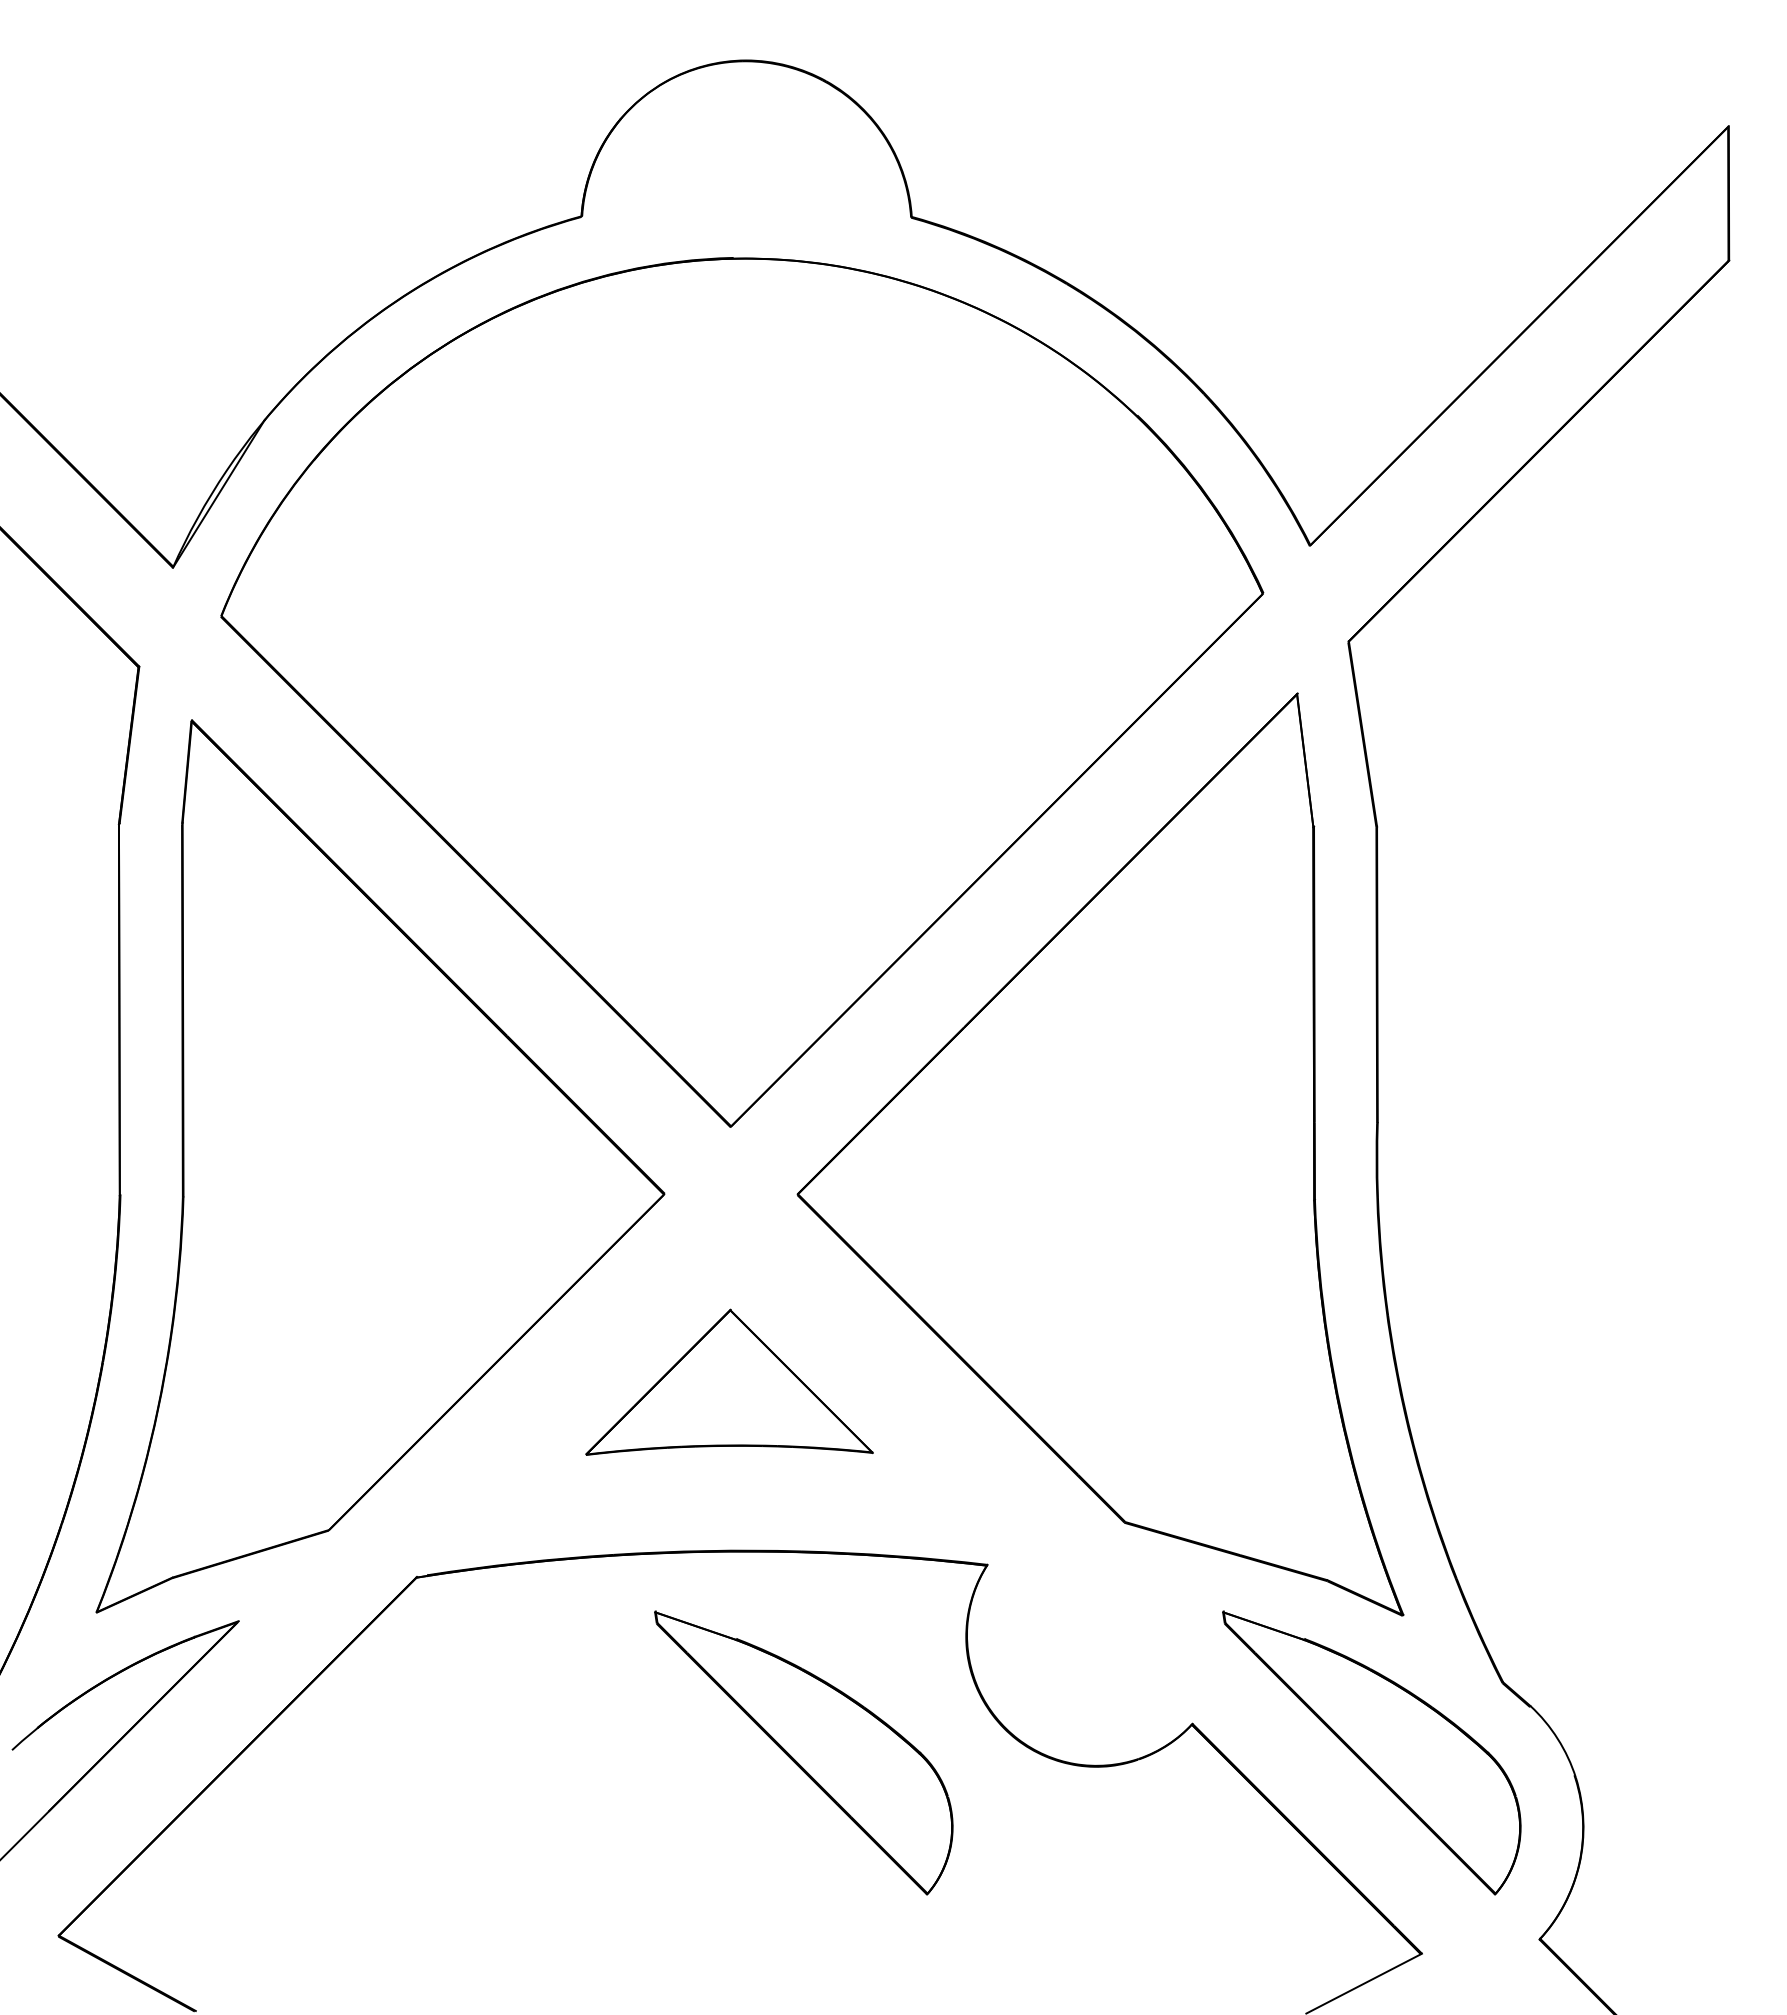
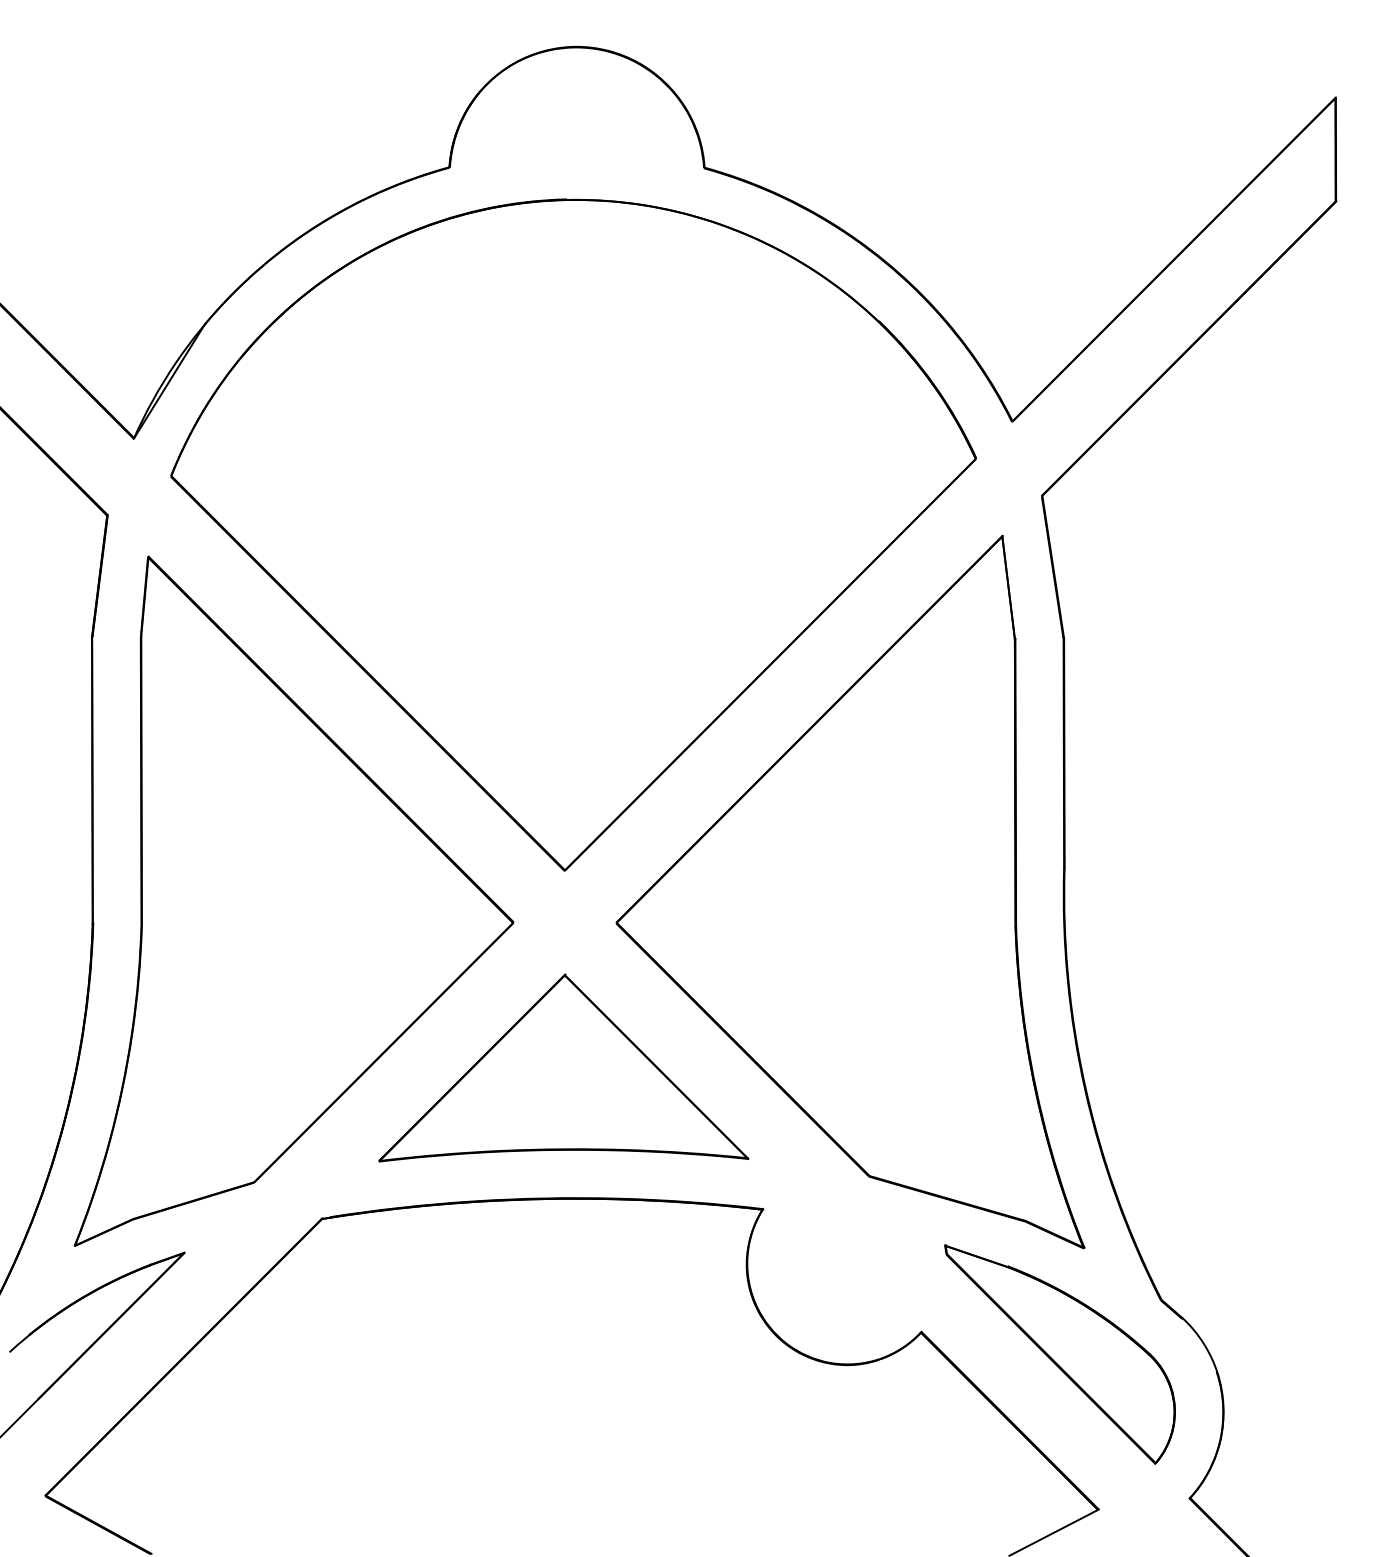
part: (729, 1382) -> (563, 1068), size x1.67
part: (803, 1752) -> (620, 1354), removed

